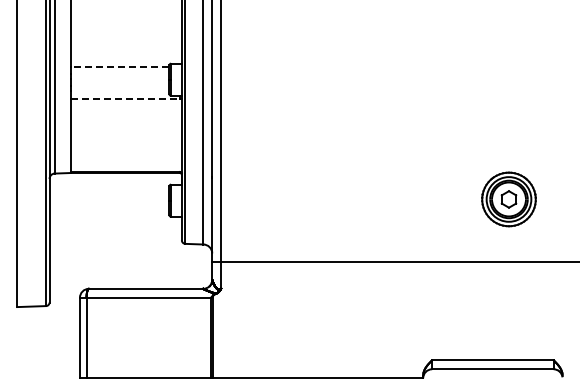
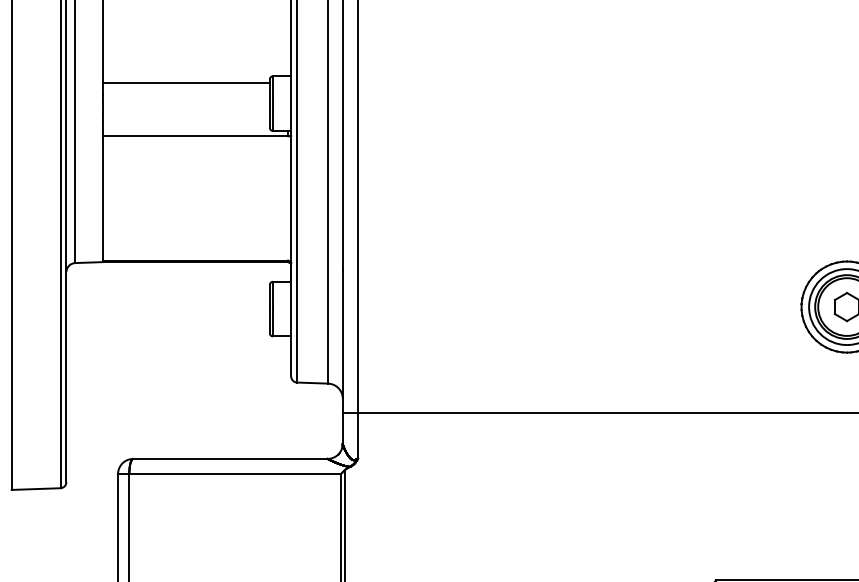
line: (119, 67) -> (185, 82), dashed -> solid
line: (125, 98) -> (195, 135), dashed -> solid

